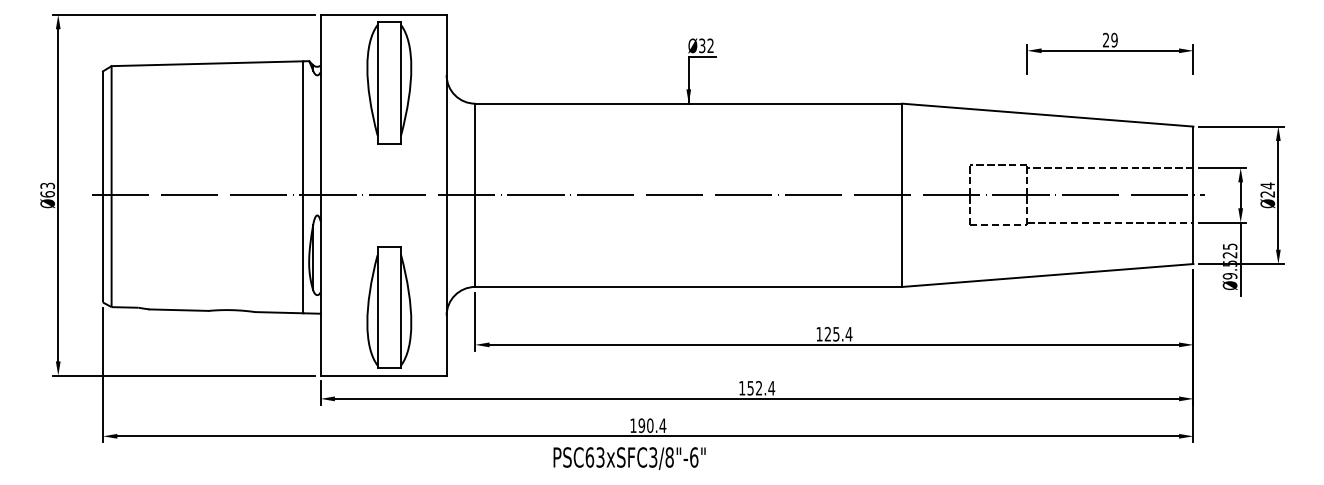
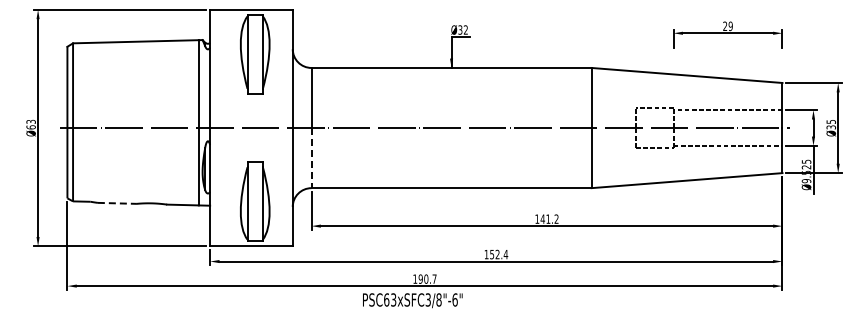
text: (1268, 189) -> (831, 124), Ø24 -> Ø35
line: (475, 241) -> (311, 158), solid -> dashed
line: (179, 310) -> (117, 203), solid -> dashed
text: (838, 333) -> (549, 218), 125.4 -> 141.2
text: (662, 424) -> (434, 278), 190.4 -> 190.7

